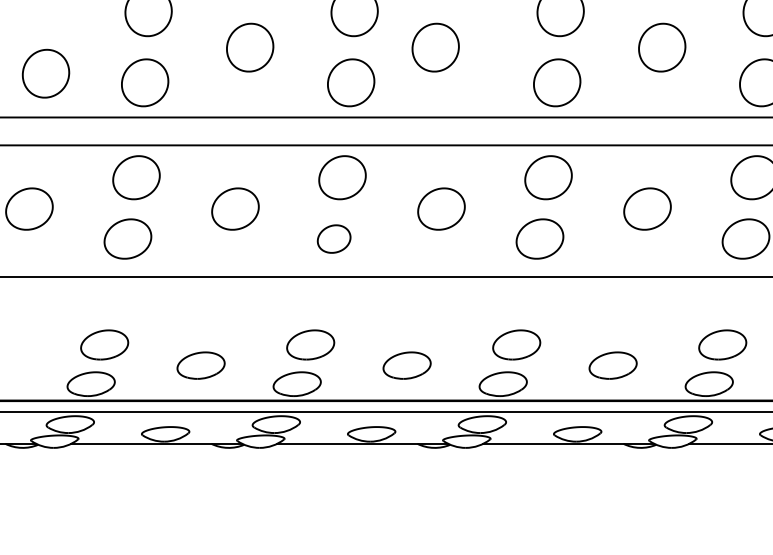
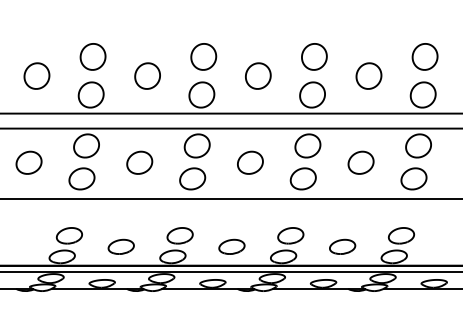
part: (436, 46) -> (258, 75), moved
part: (45, 72) -> (36, 75), moved
part: (333, 238) -> (192, 178), size x1.43

